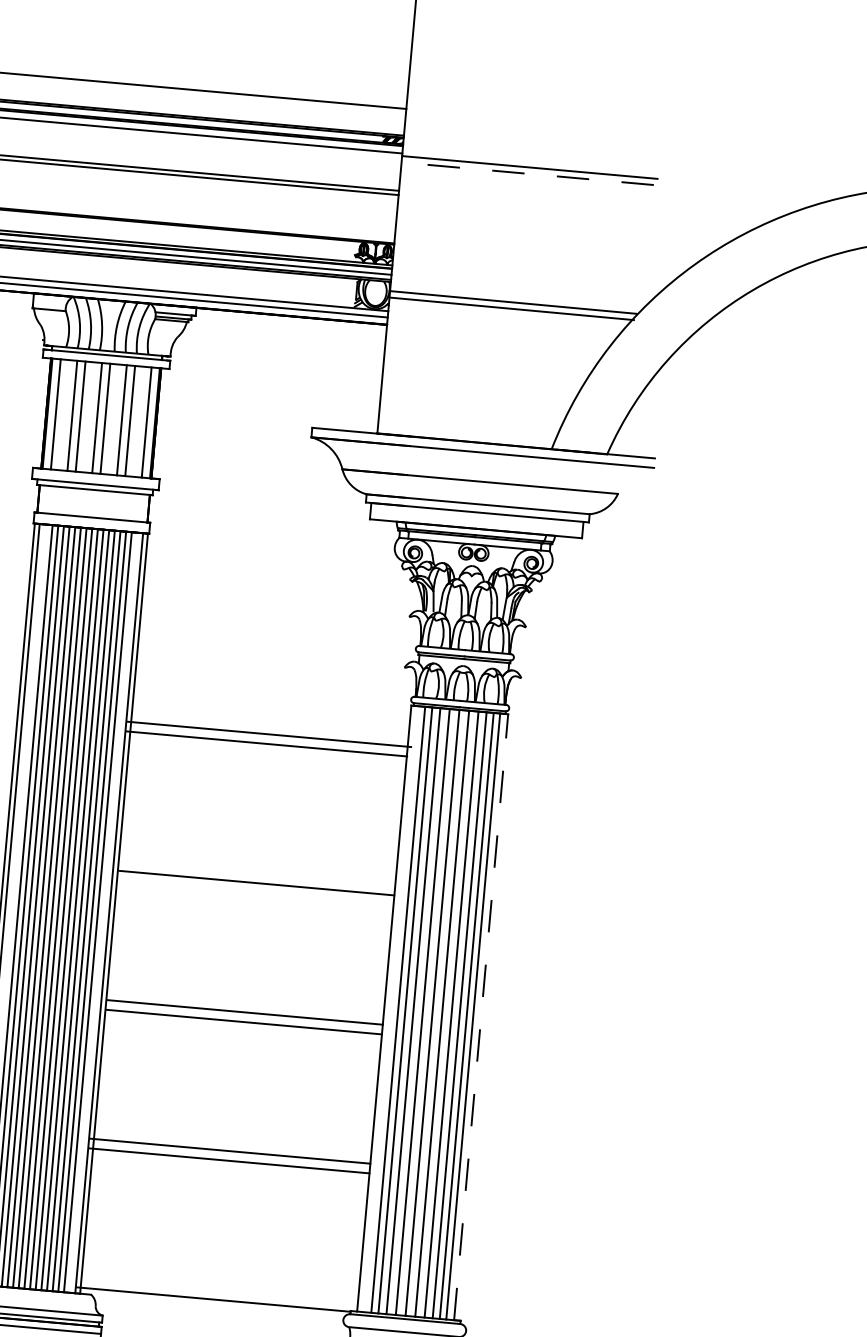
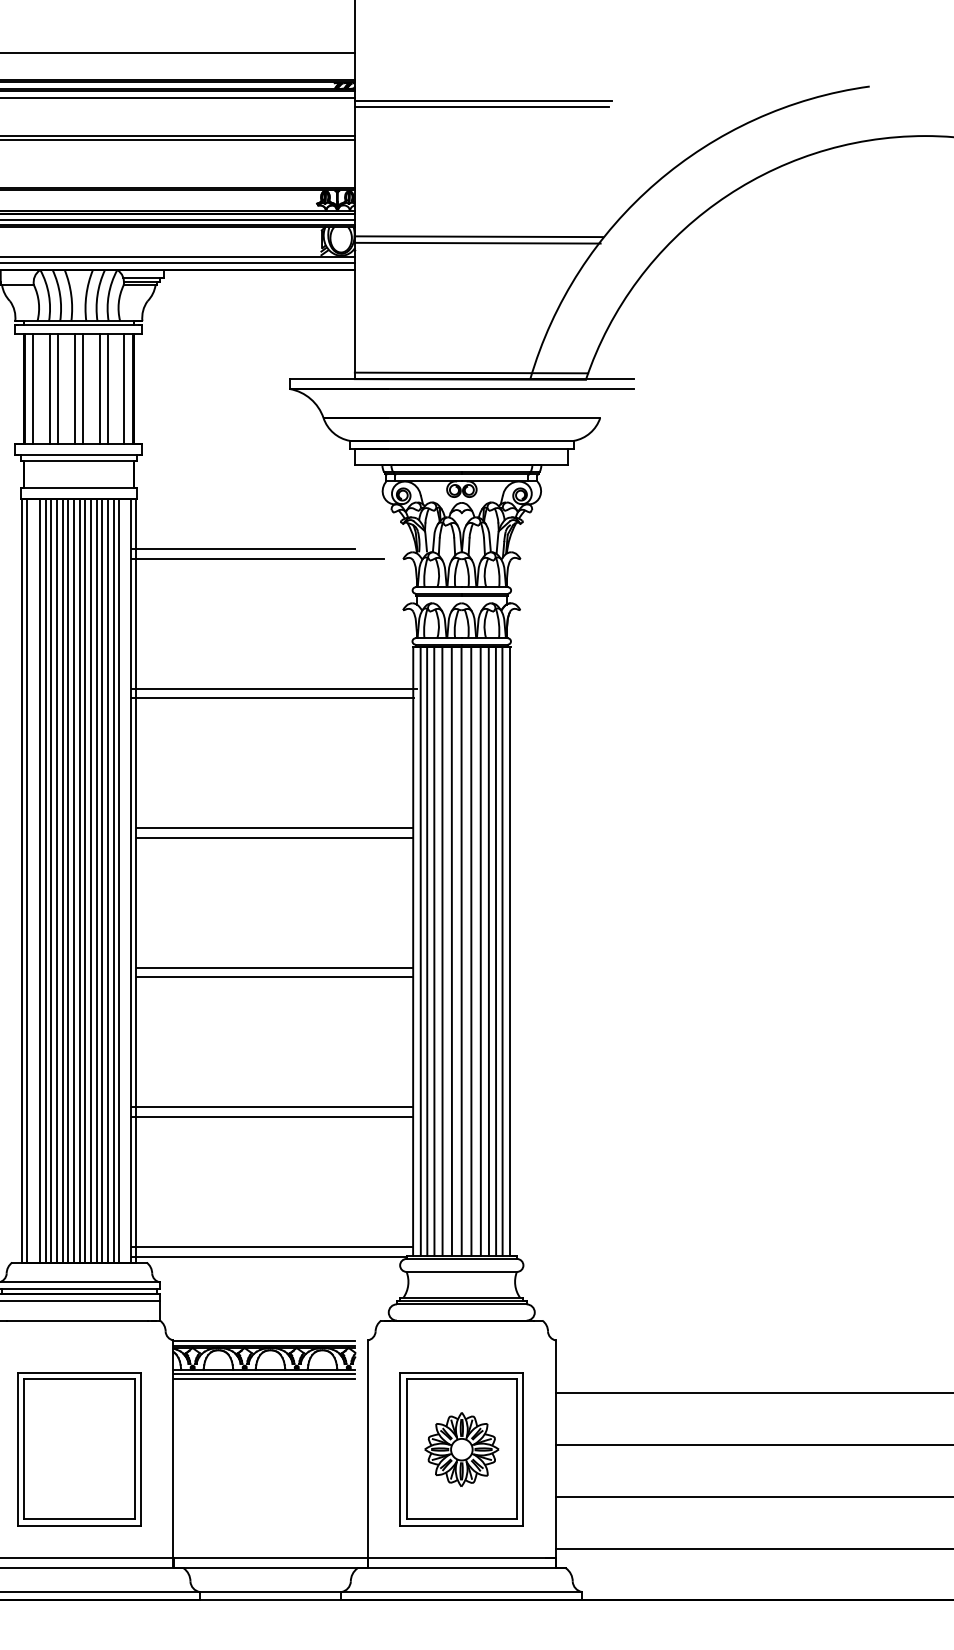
line: (527, 173) -> (481, 107), dashed -> solid
line: (493, 437) -> (471, 372), added
line: (250, 593) -> (243, 549), added
line: (265, 603) -> (258, 558), added
line: (257, 873) -> (274, 828), added
line: (391, 1009) -> (420, 951), added
line: (481, 1017) -> (510, 951), dashed -> solid
line: (217, 1289) -> (272, 1246), added

